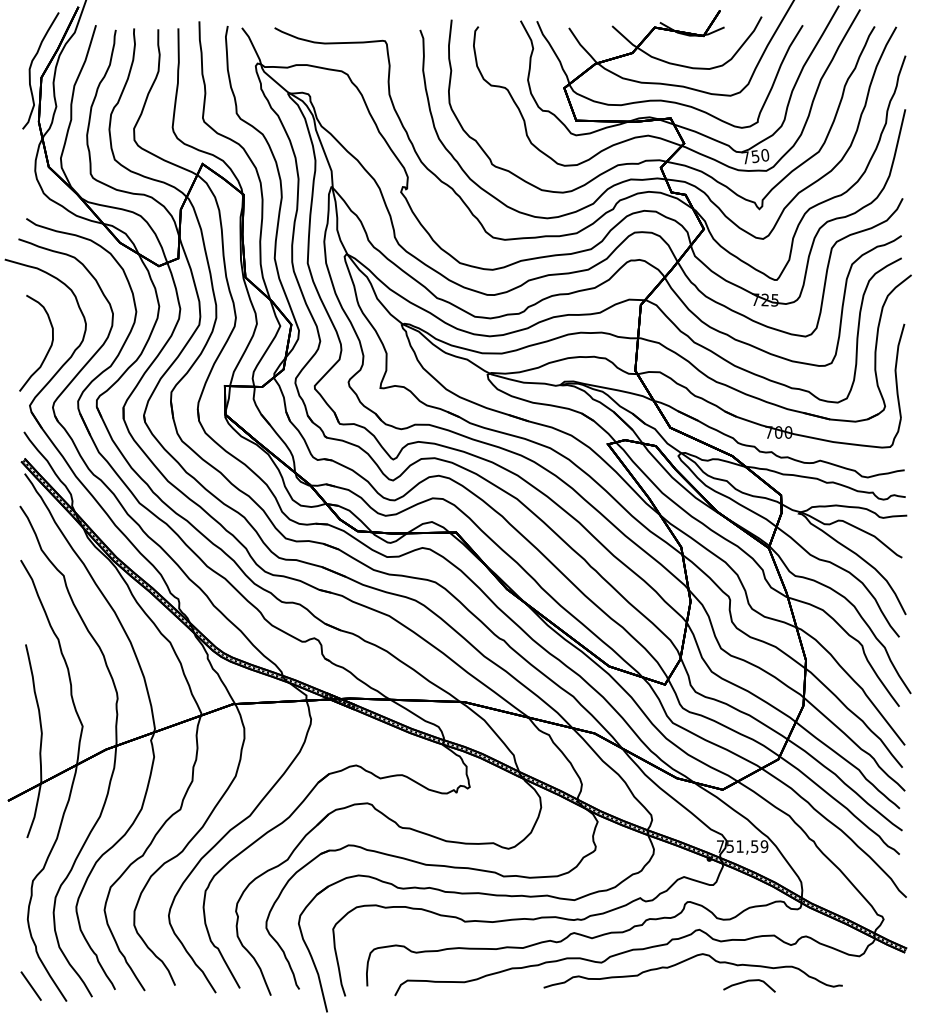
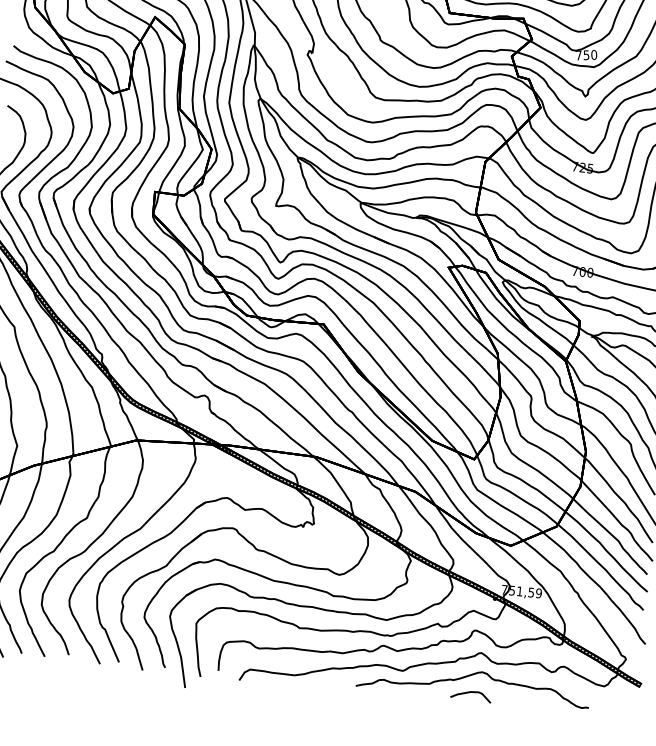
curve: (749, 981) -> (471, 692), moved

